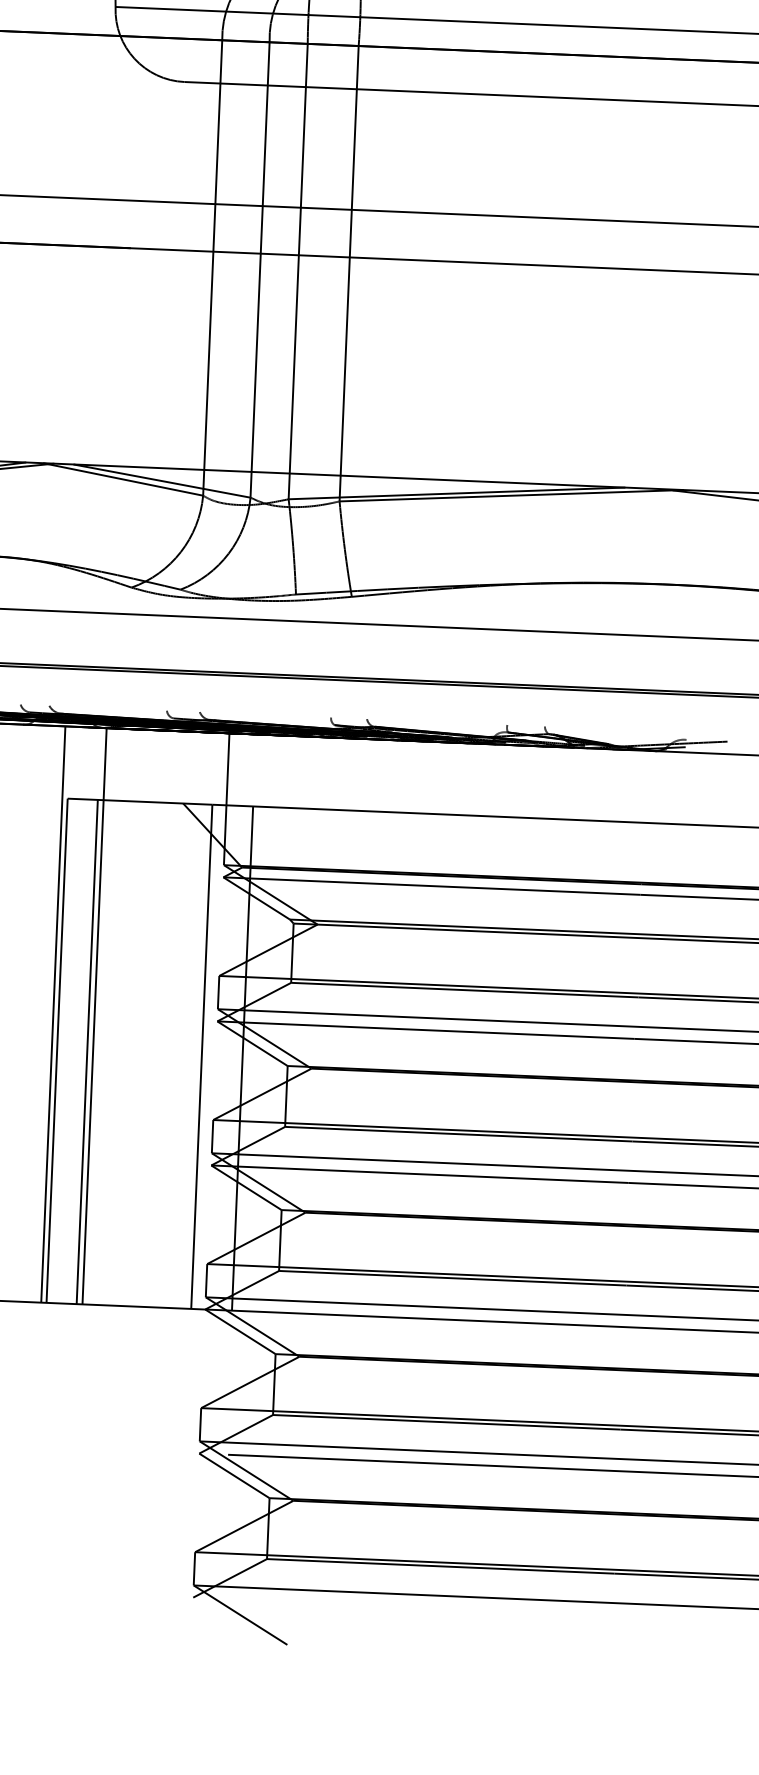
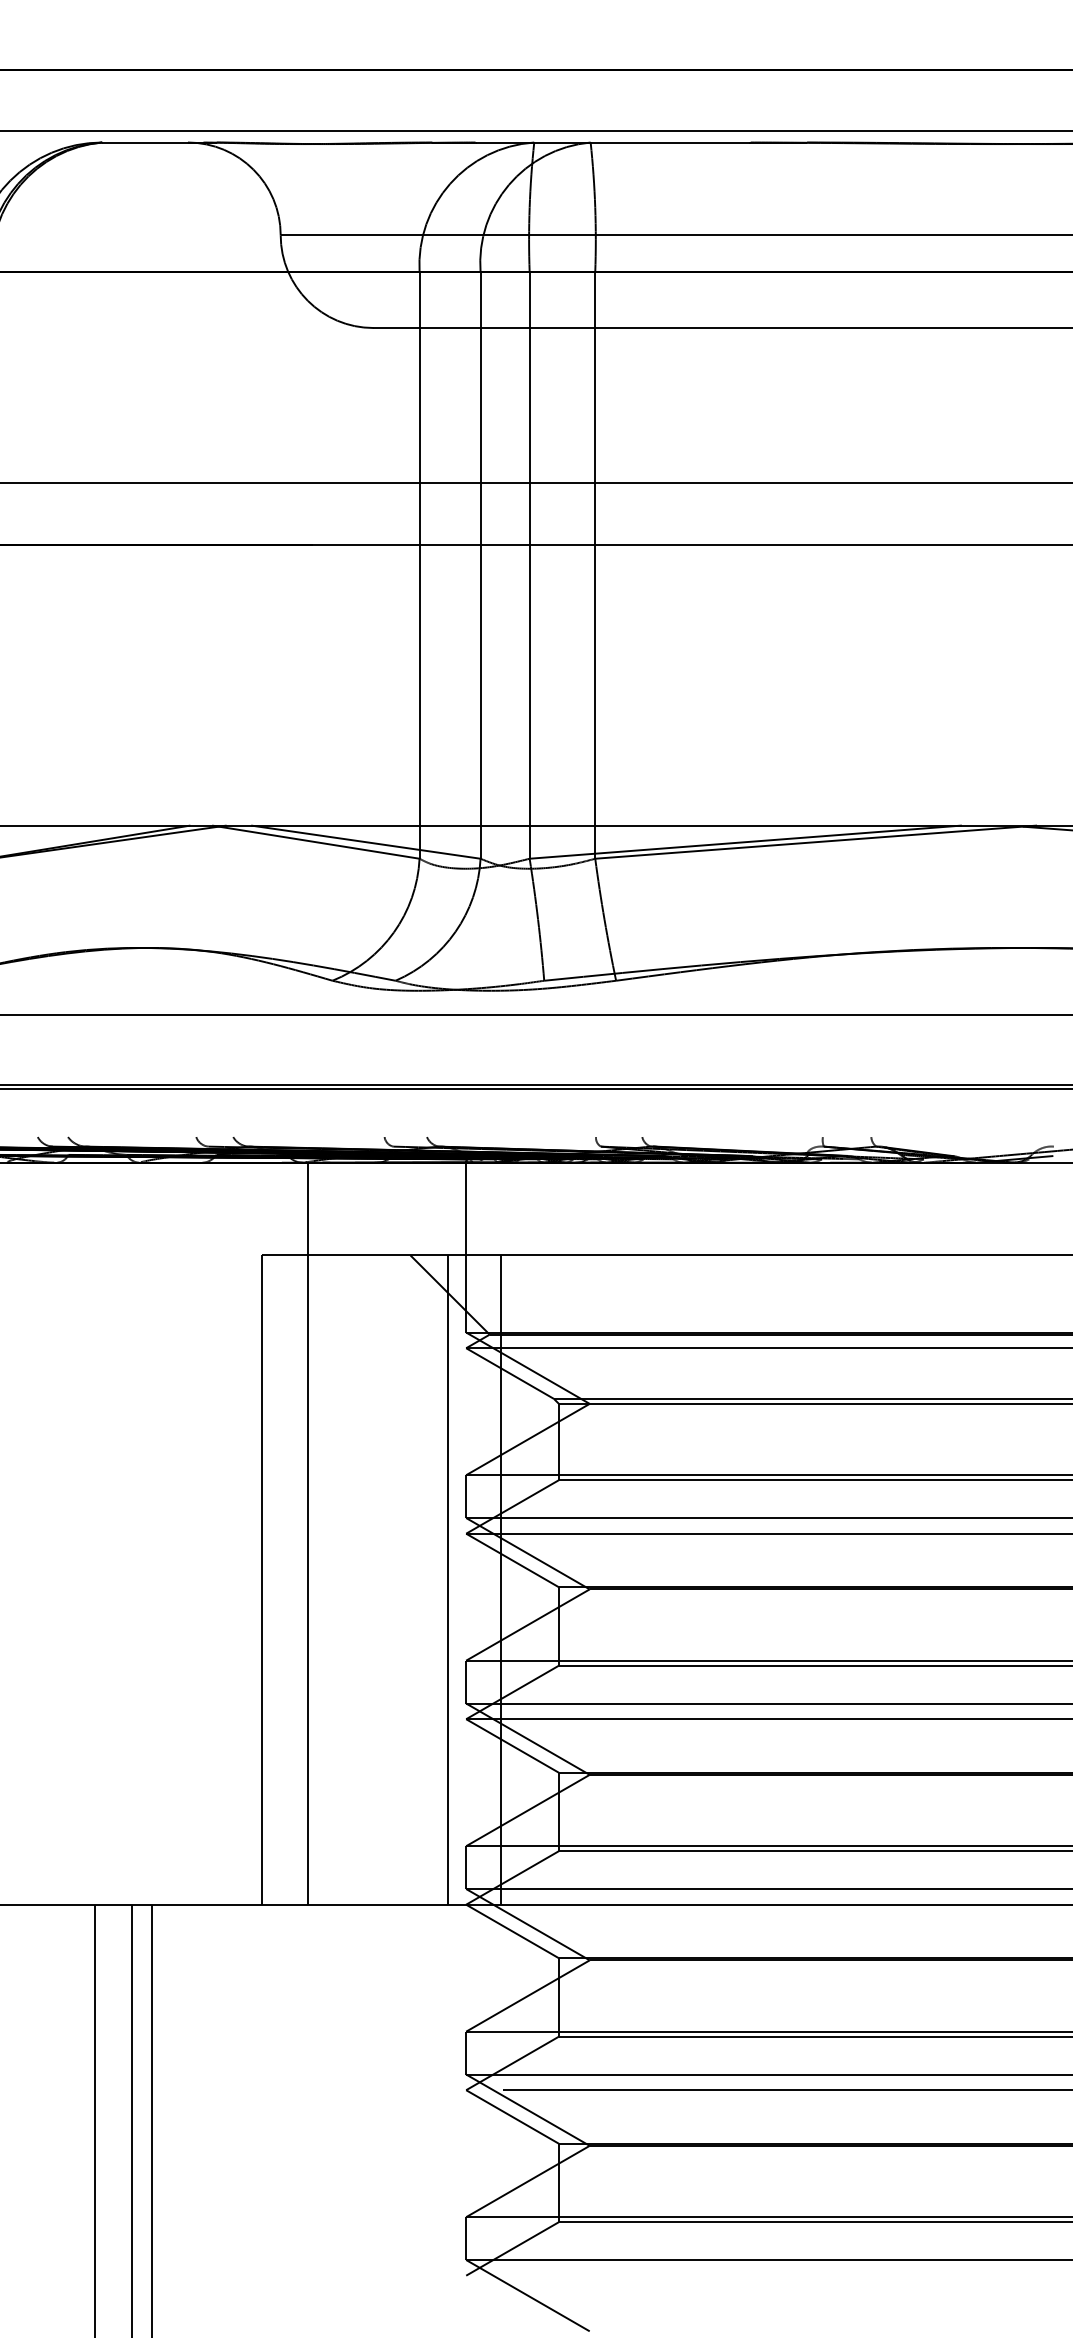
line: (52, 1014) -> (254, 1533), removed
line: (87, 1051) -> (300, 1579), removed

